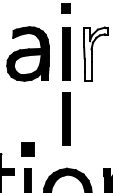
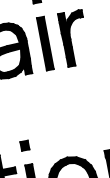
fill: (95, 53) -> (74, 37), added
part: (66, 118) -> (57, 107), removed
part: (27, 149) -> (24, 145), size x0.62

